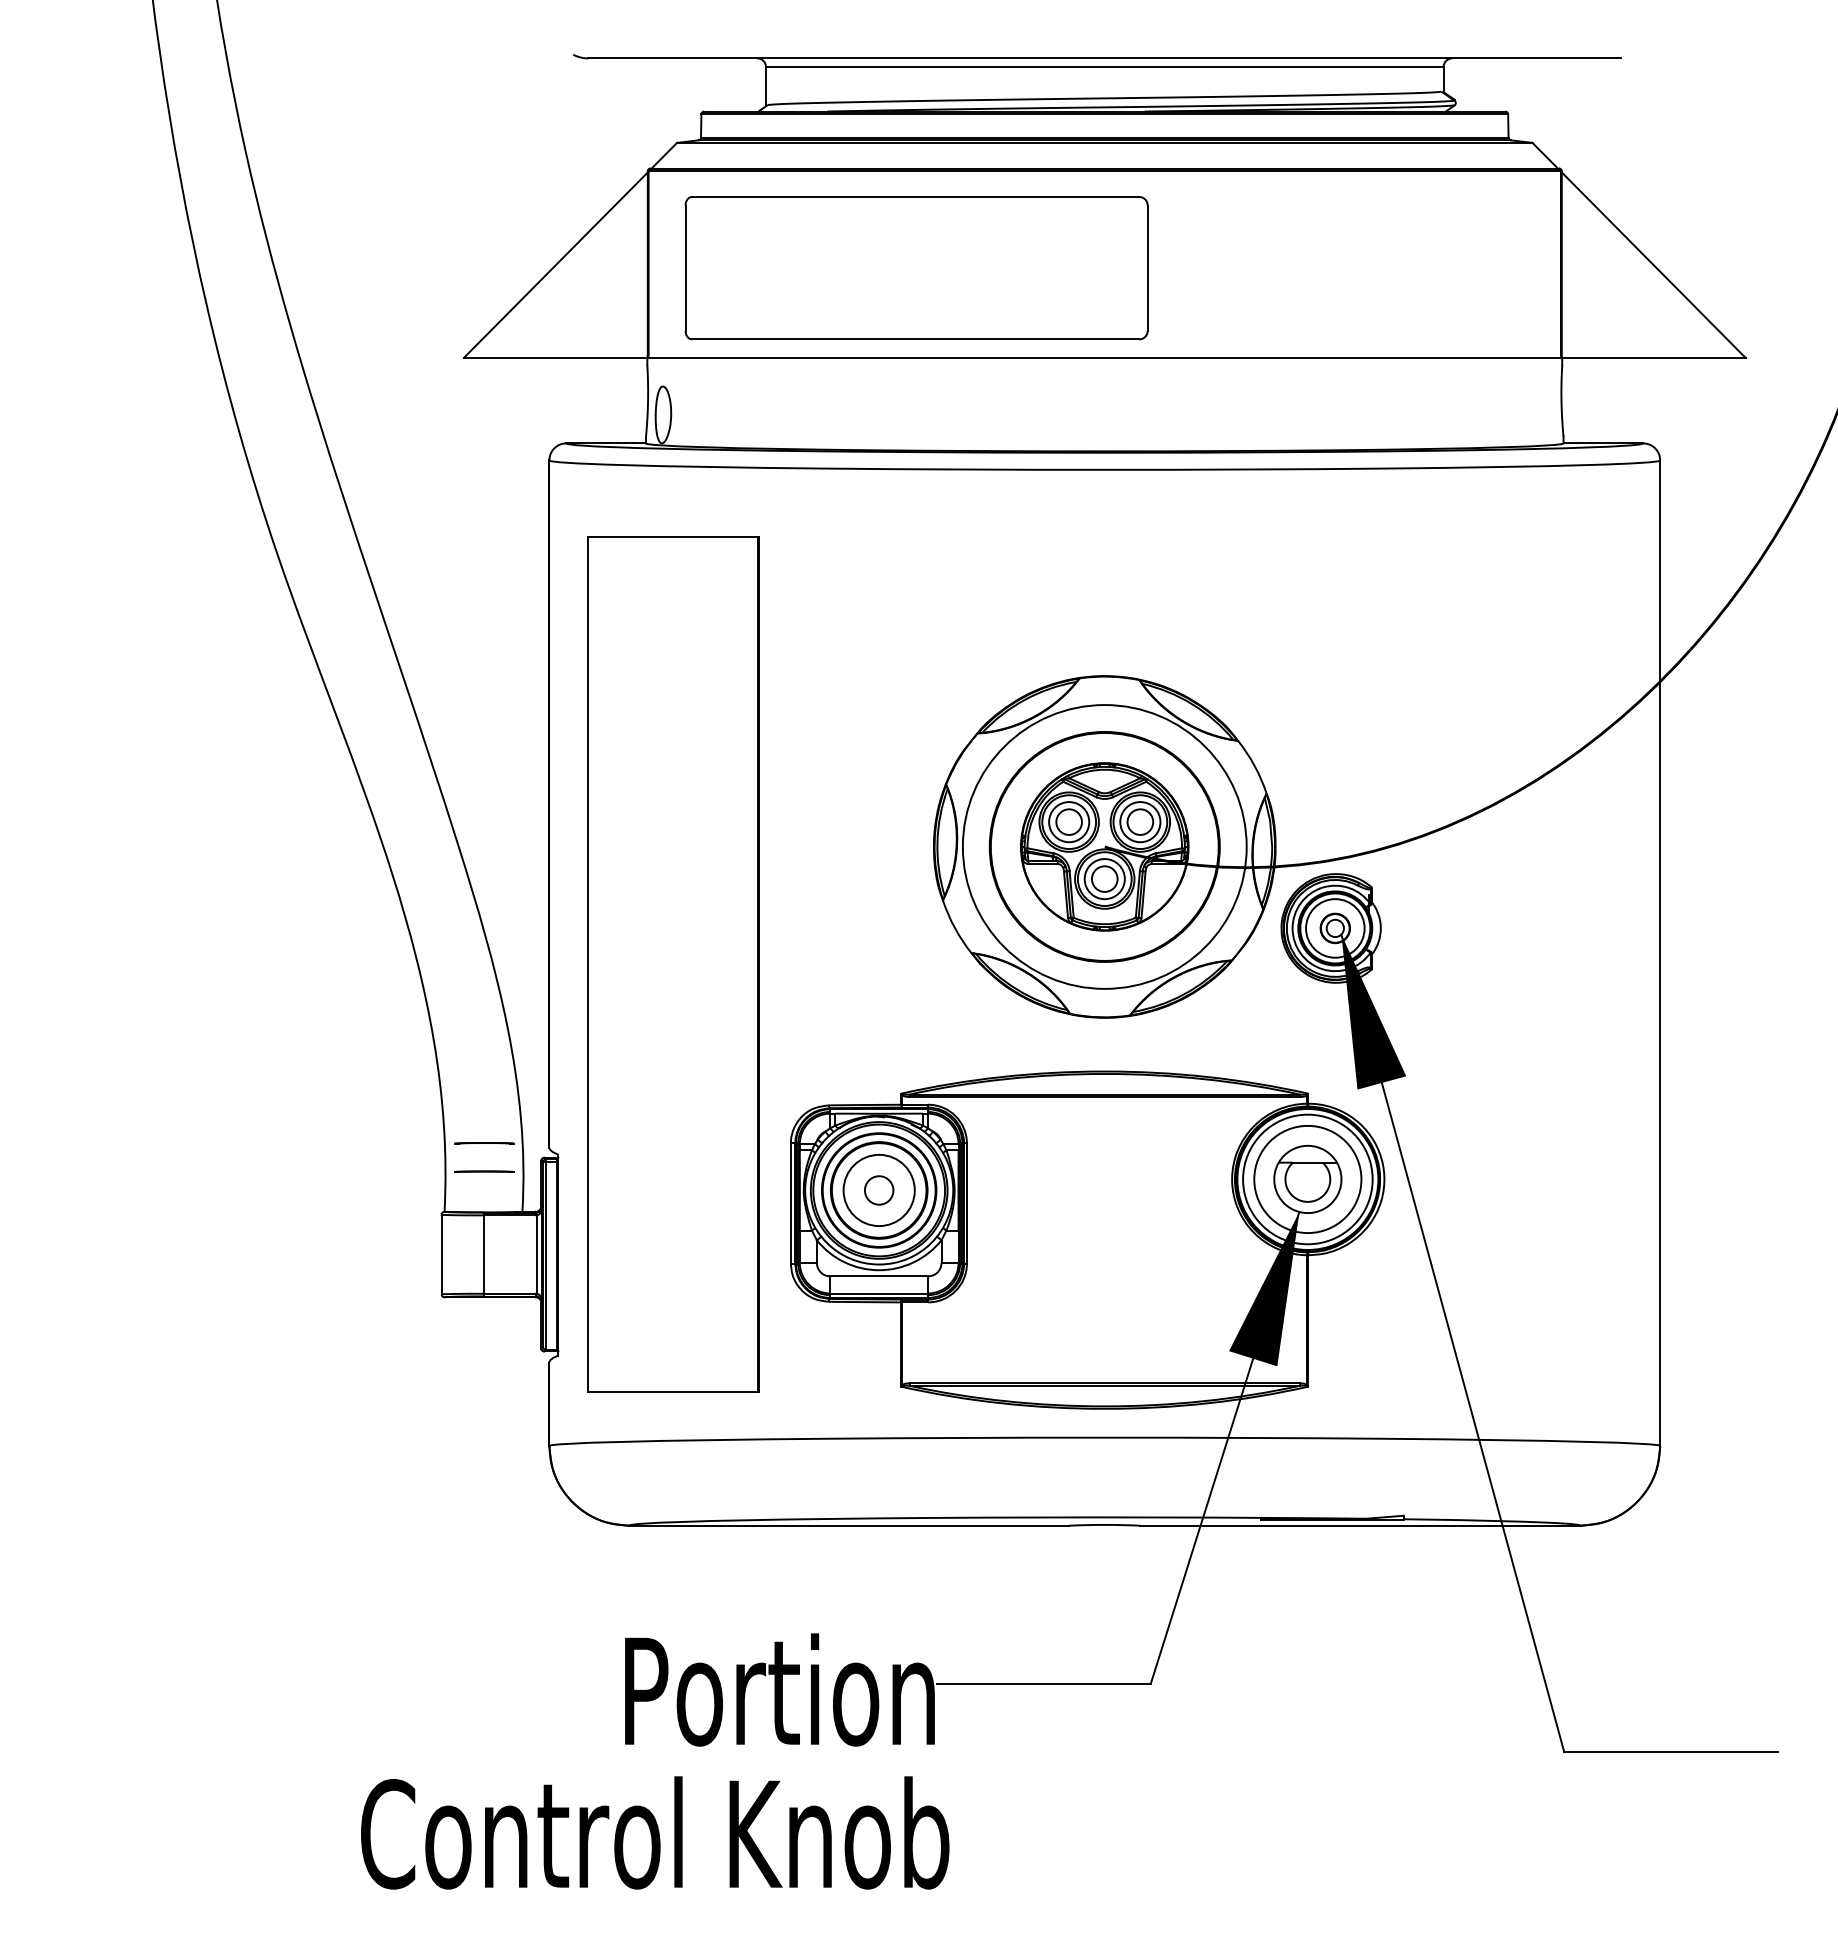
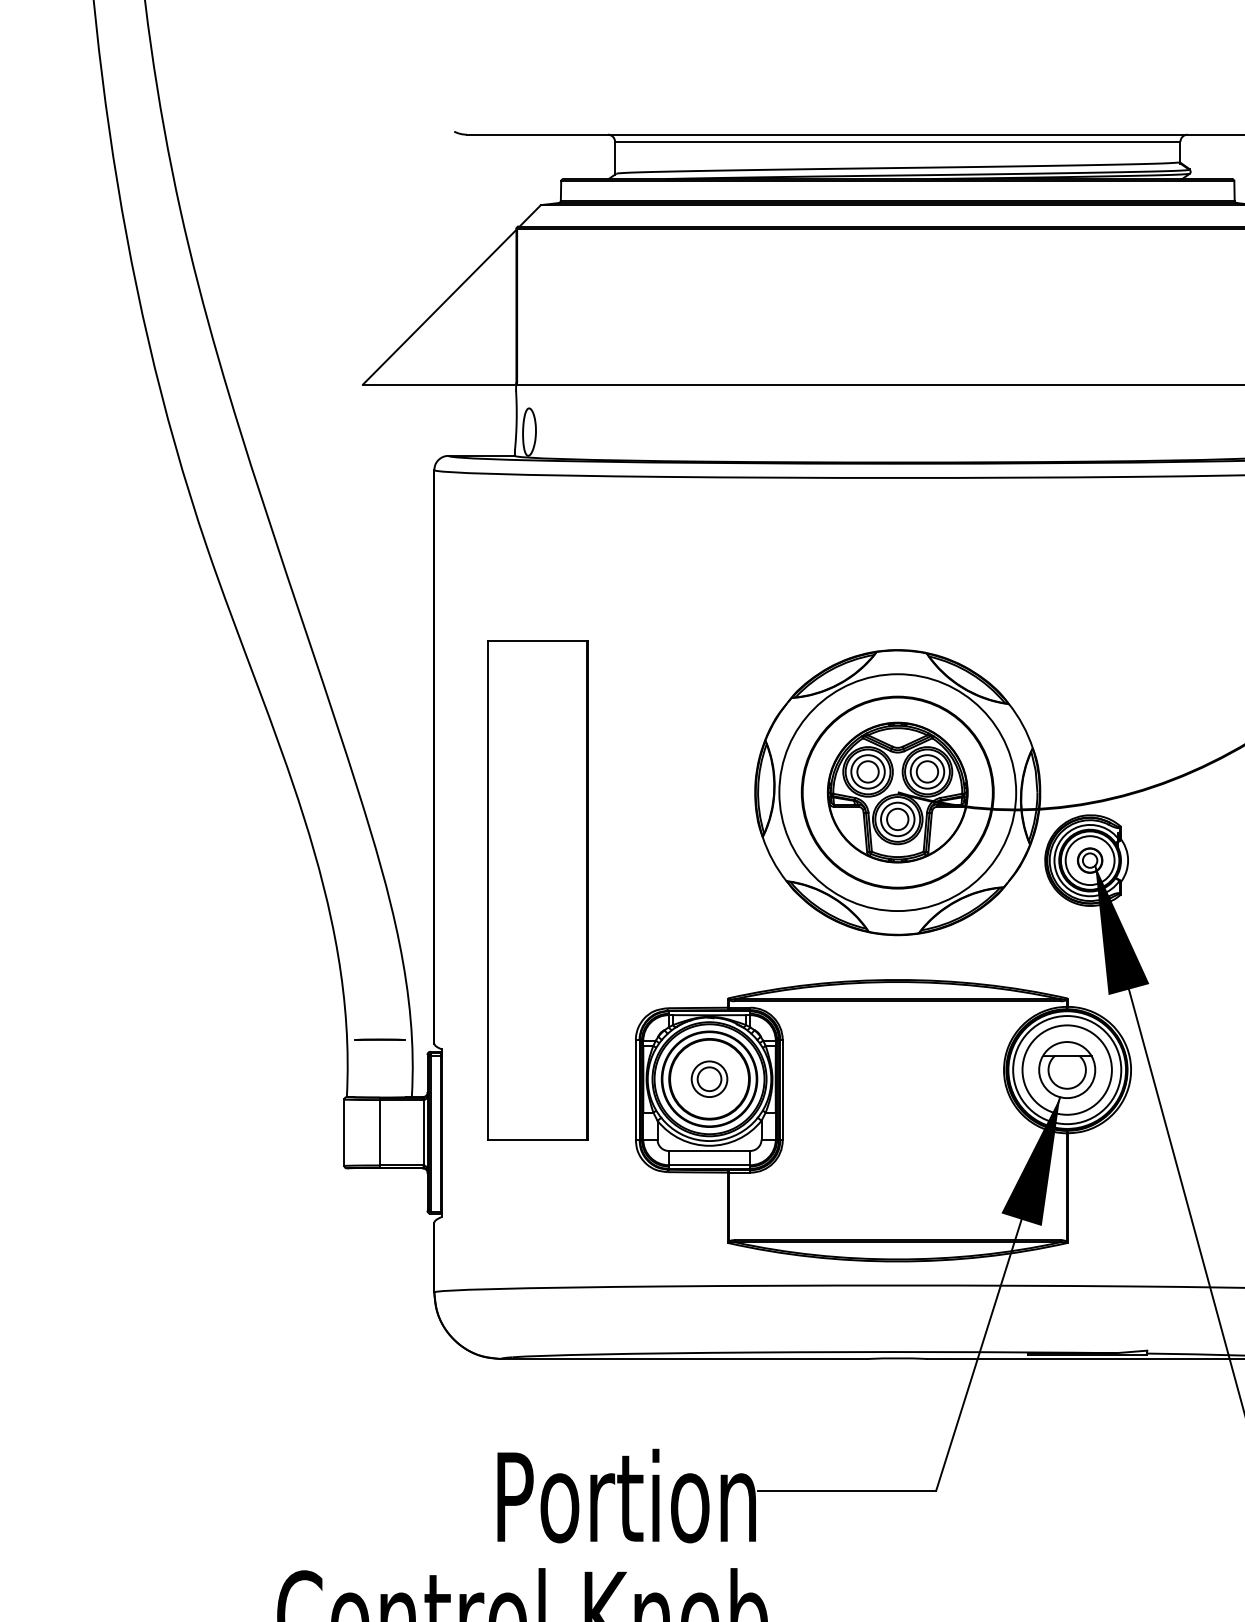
part: (916, 268) -> (740, 309), removed
part: (673, 964) -> (537, 890), size x0.7
line: (484, 1171) -> (380, 1063), removed
circle: (878, 1190) -> (708, 1079), size x0.6

